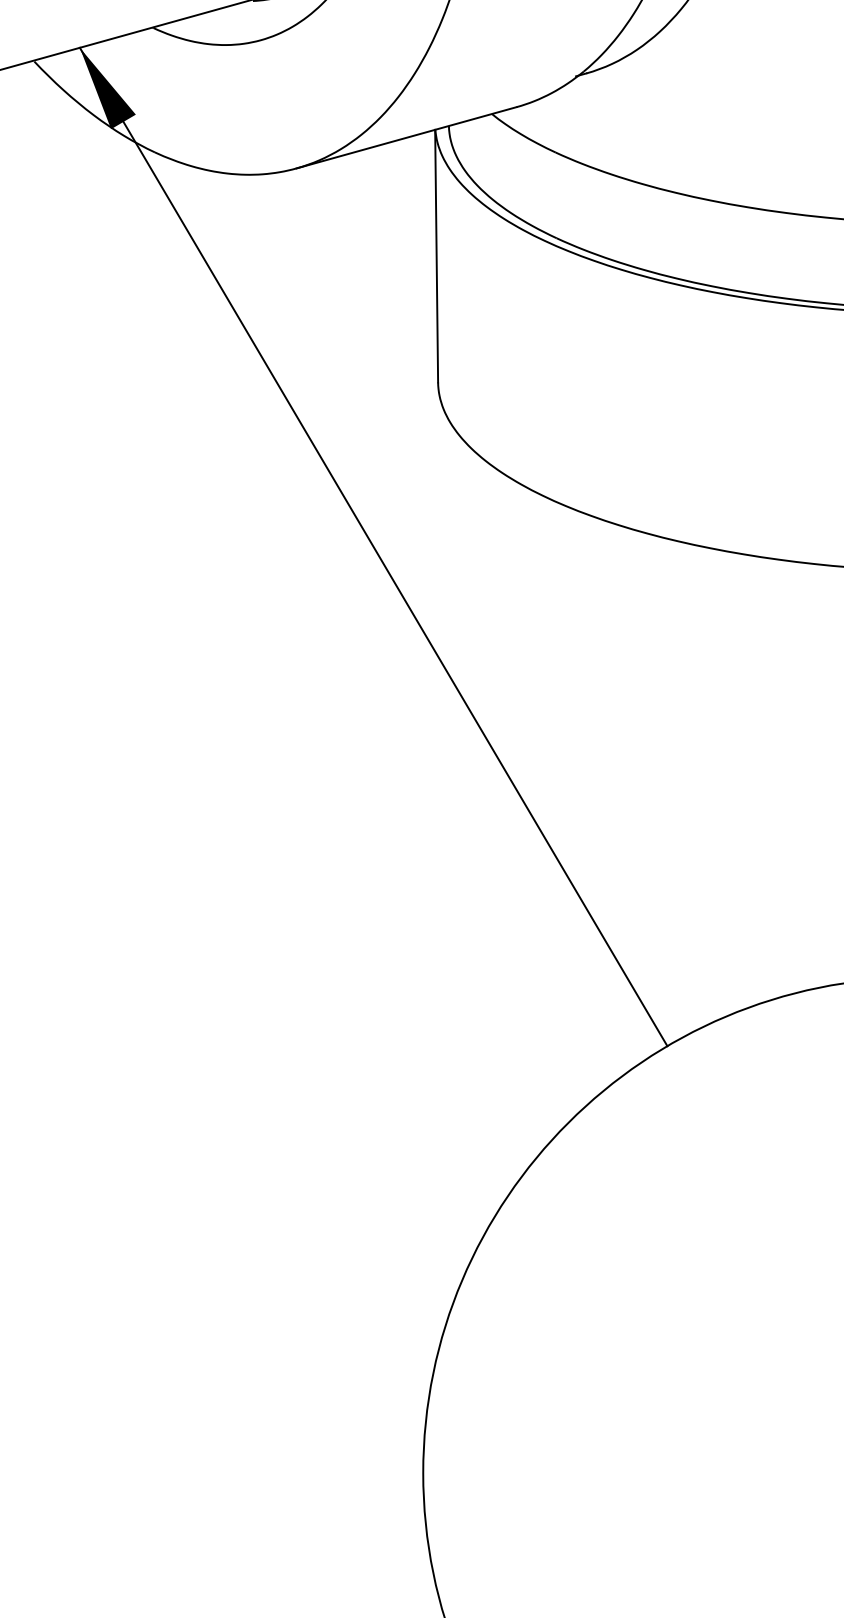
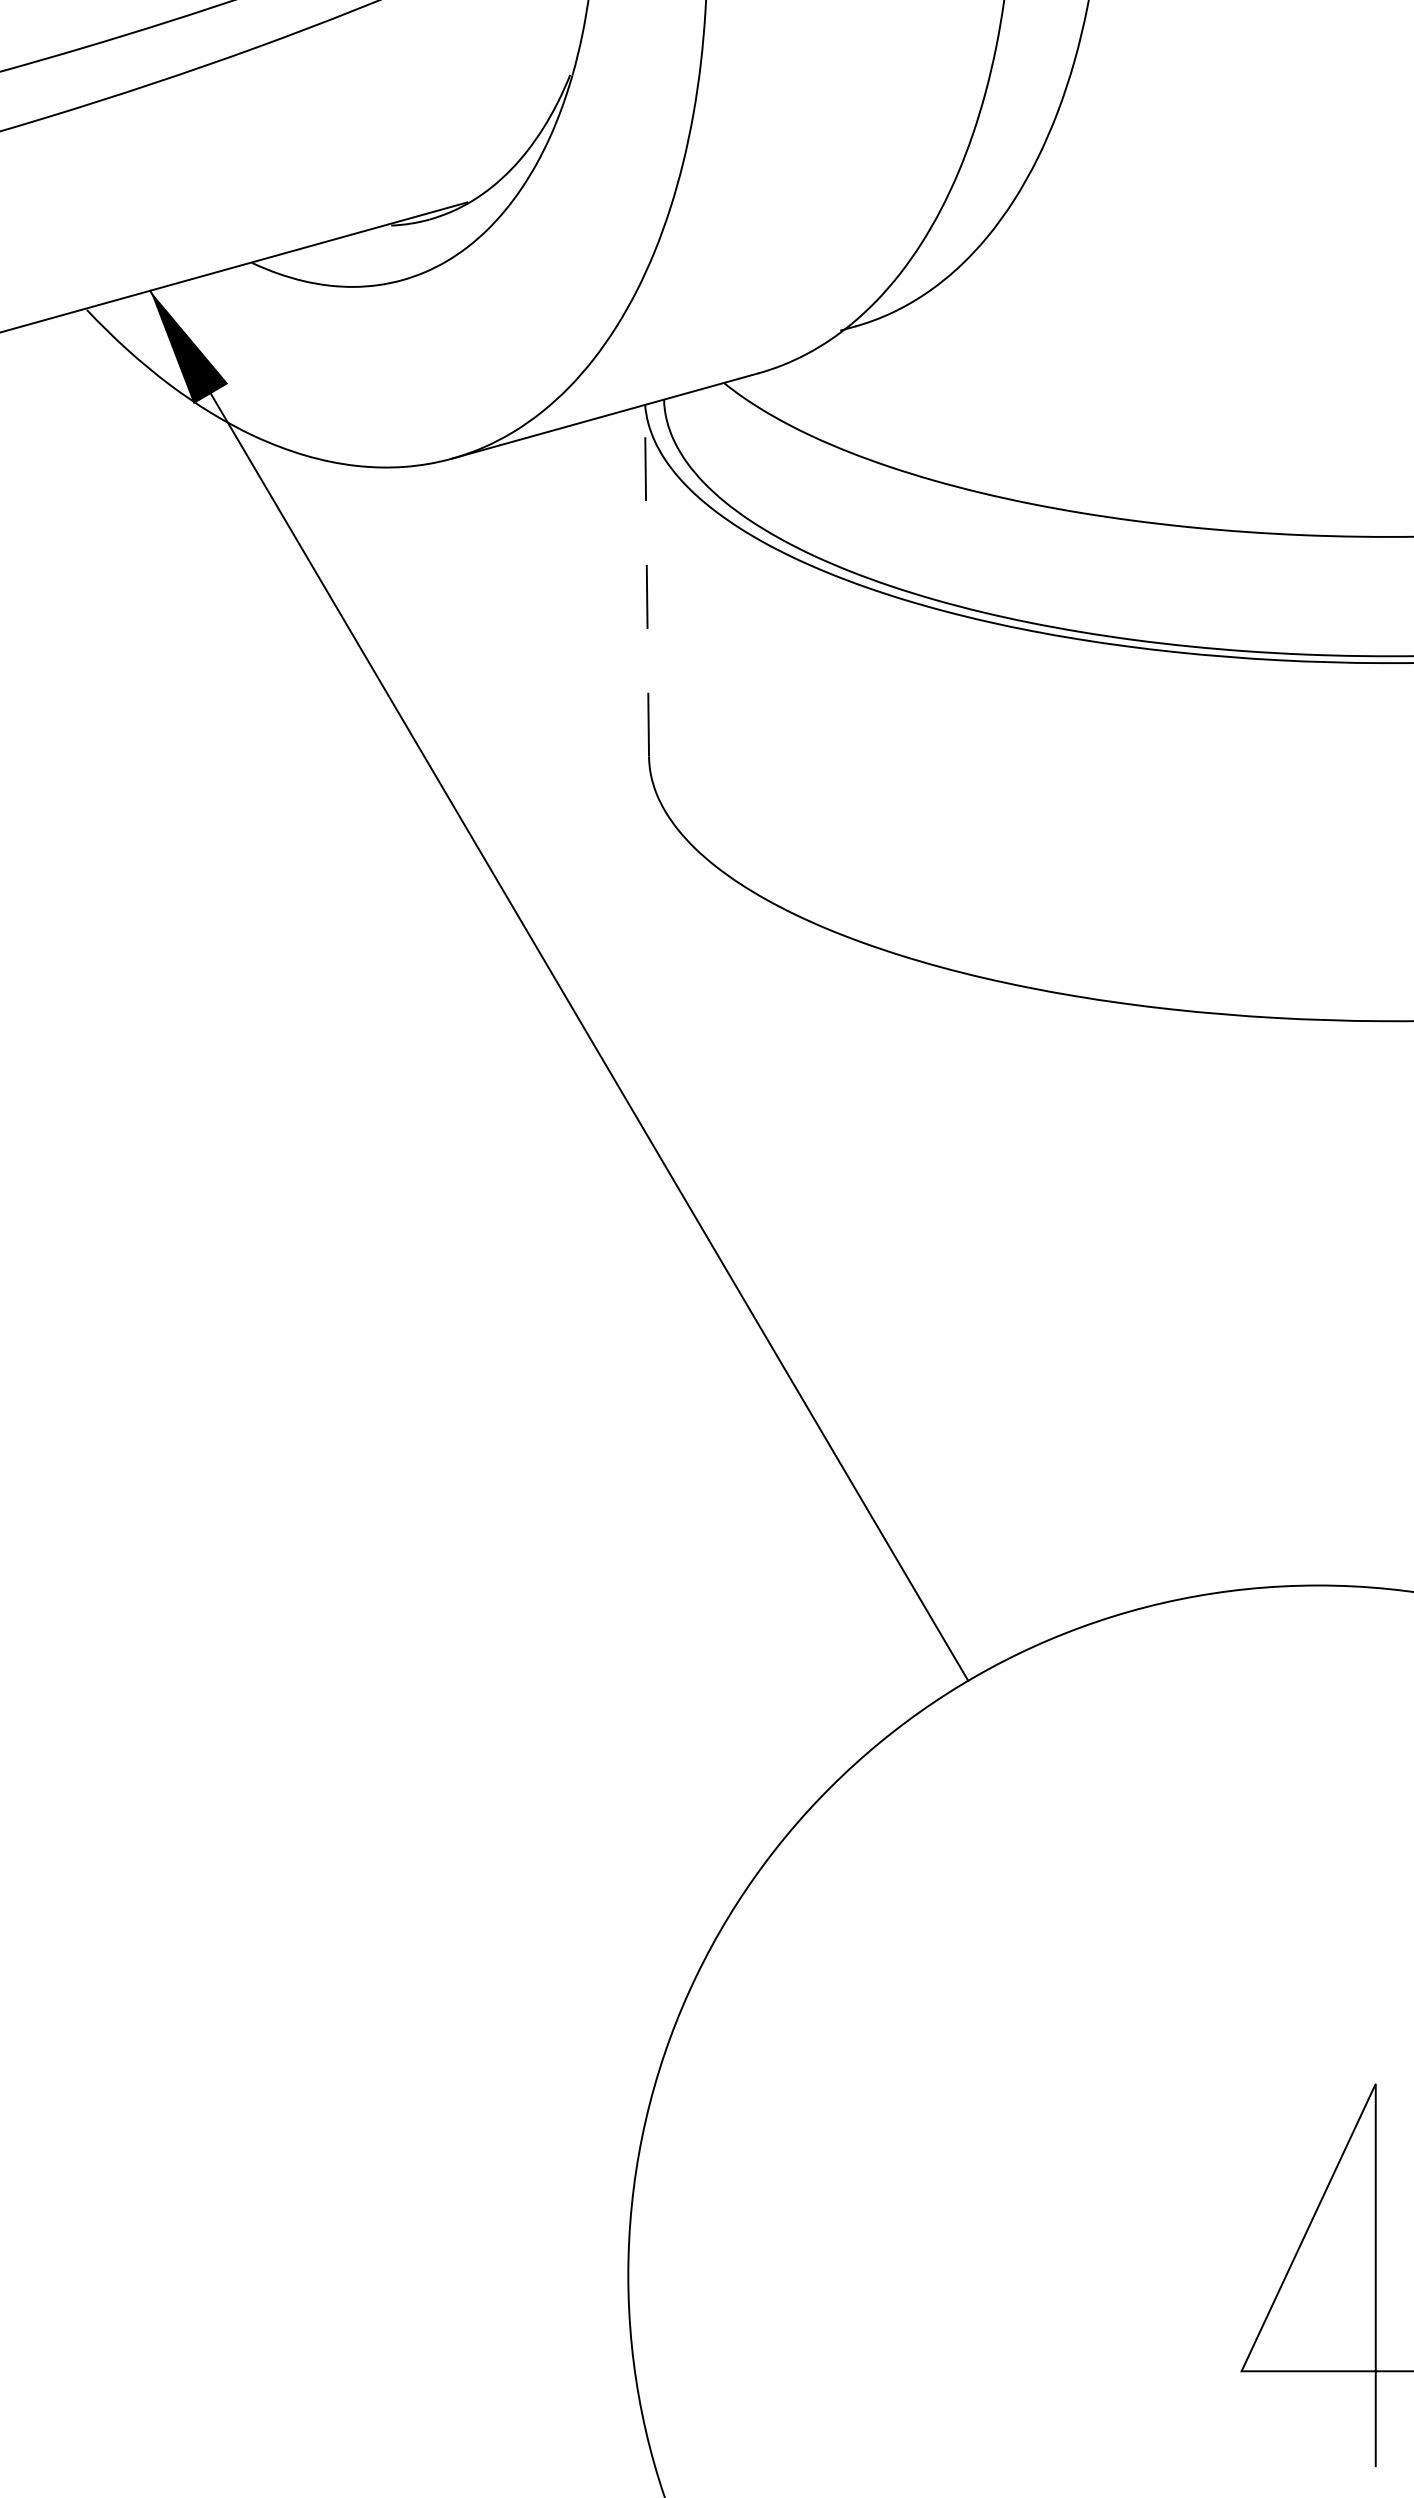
line: (436, 255) -> (646, 580), solid -> dashed

